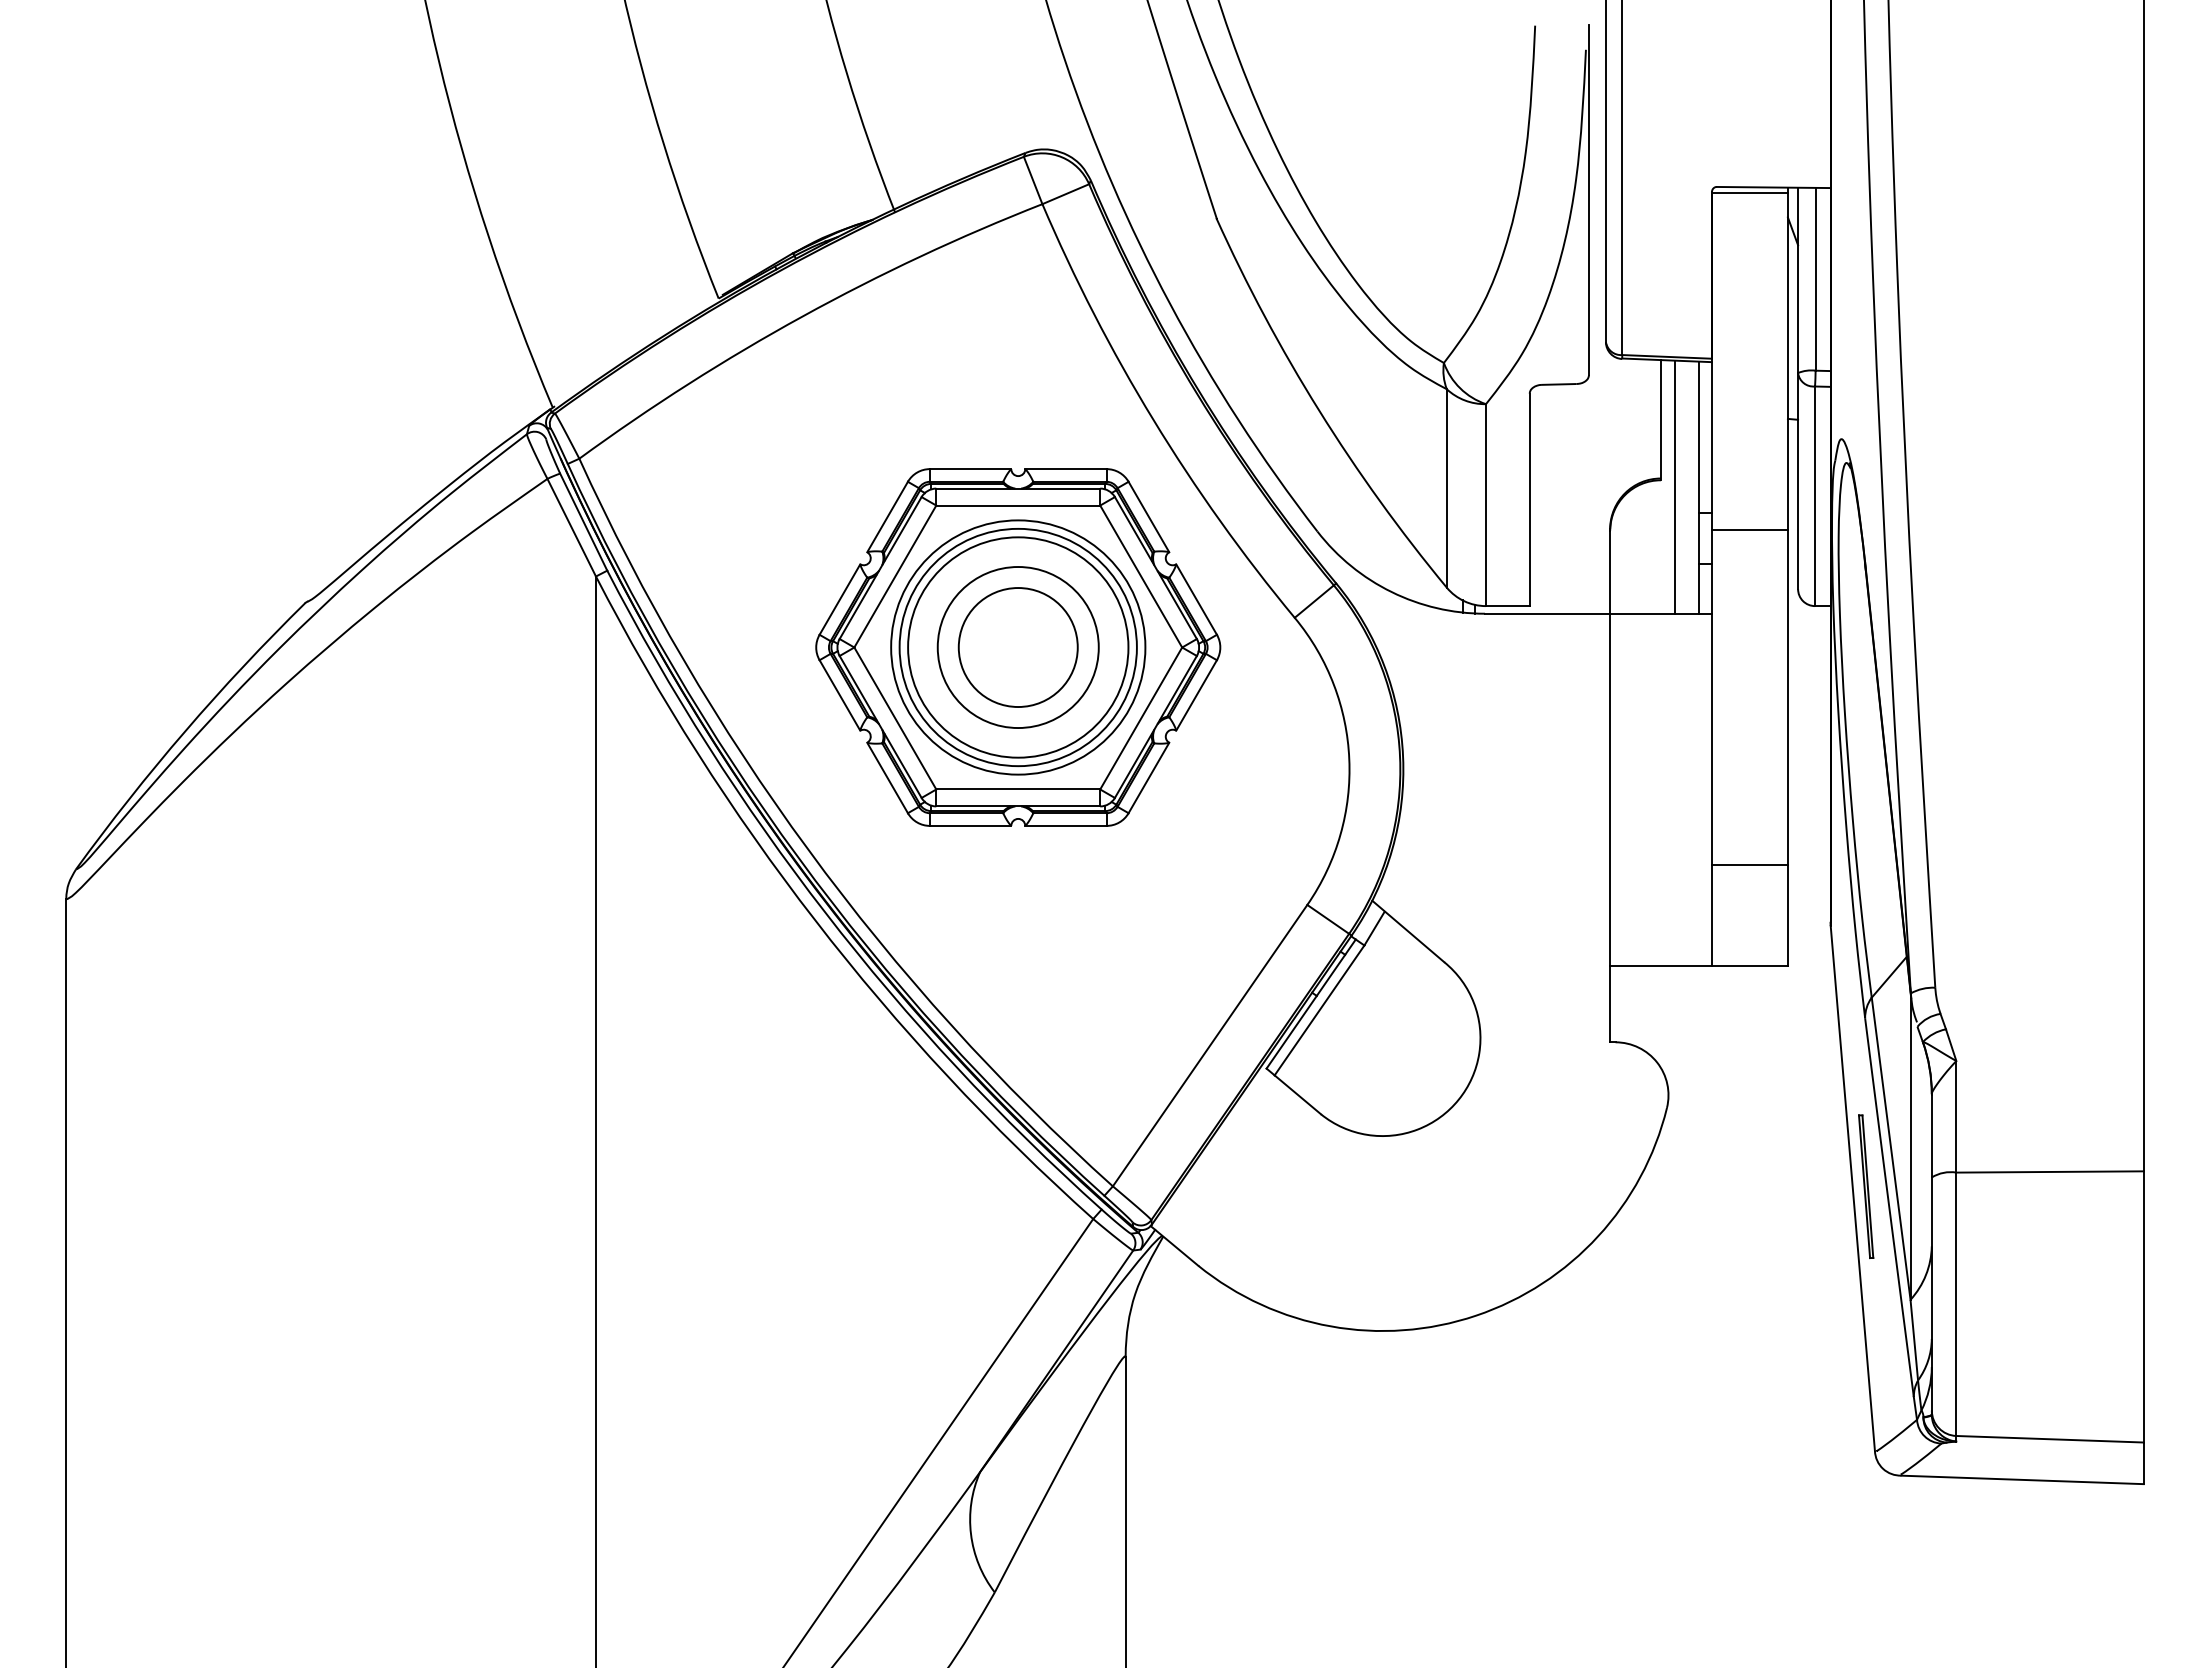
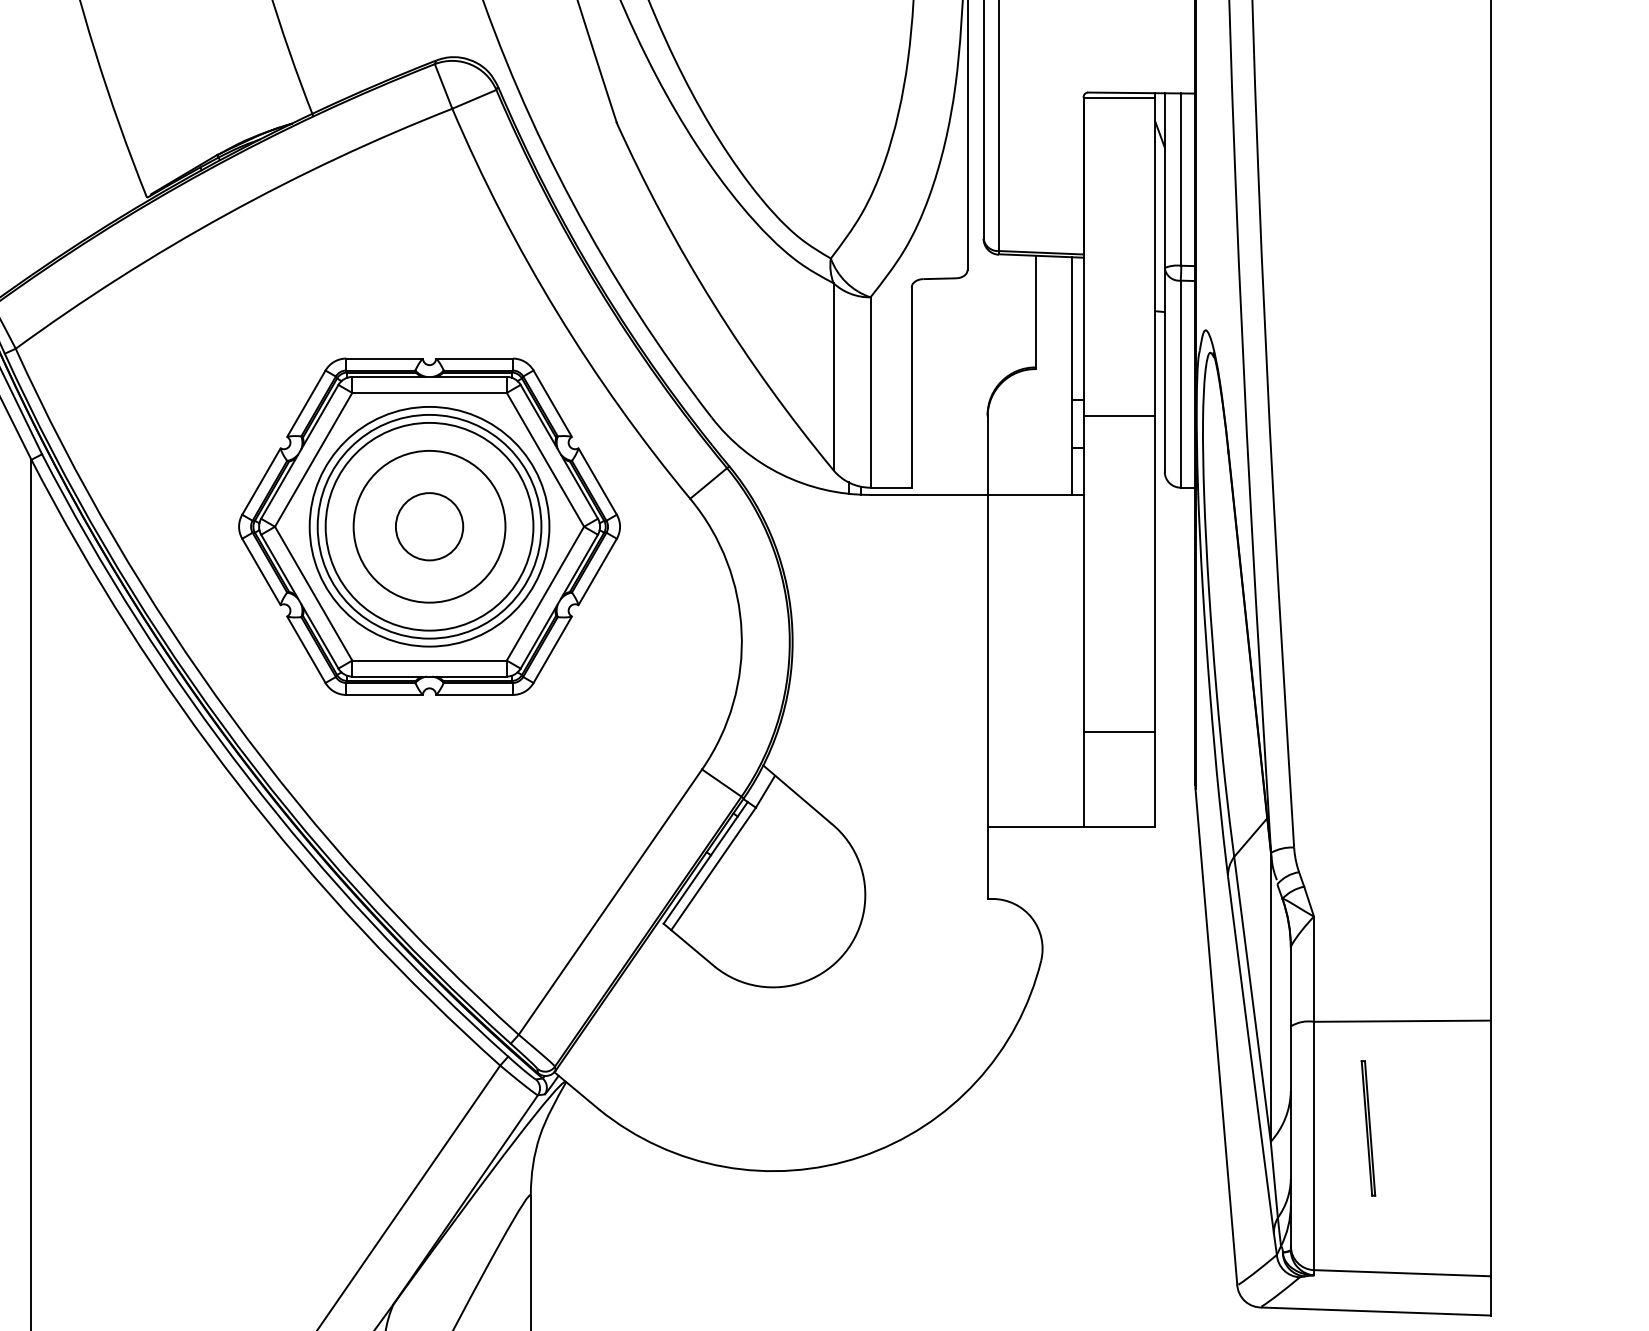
line: (1674, 486) -> (1048, 374), removed
circle: (1017, 647) -> (428, 526), size x0.6
part: (1866, 1186) -> (1368, 1128), moved

